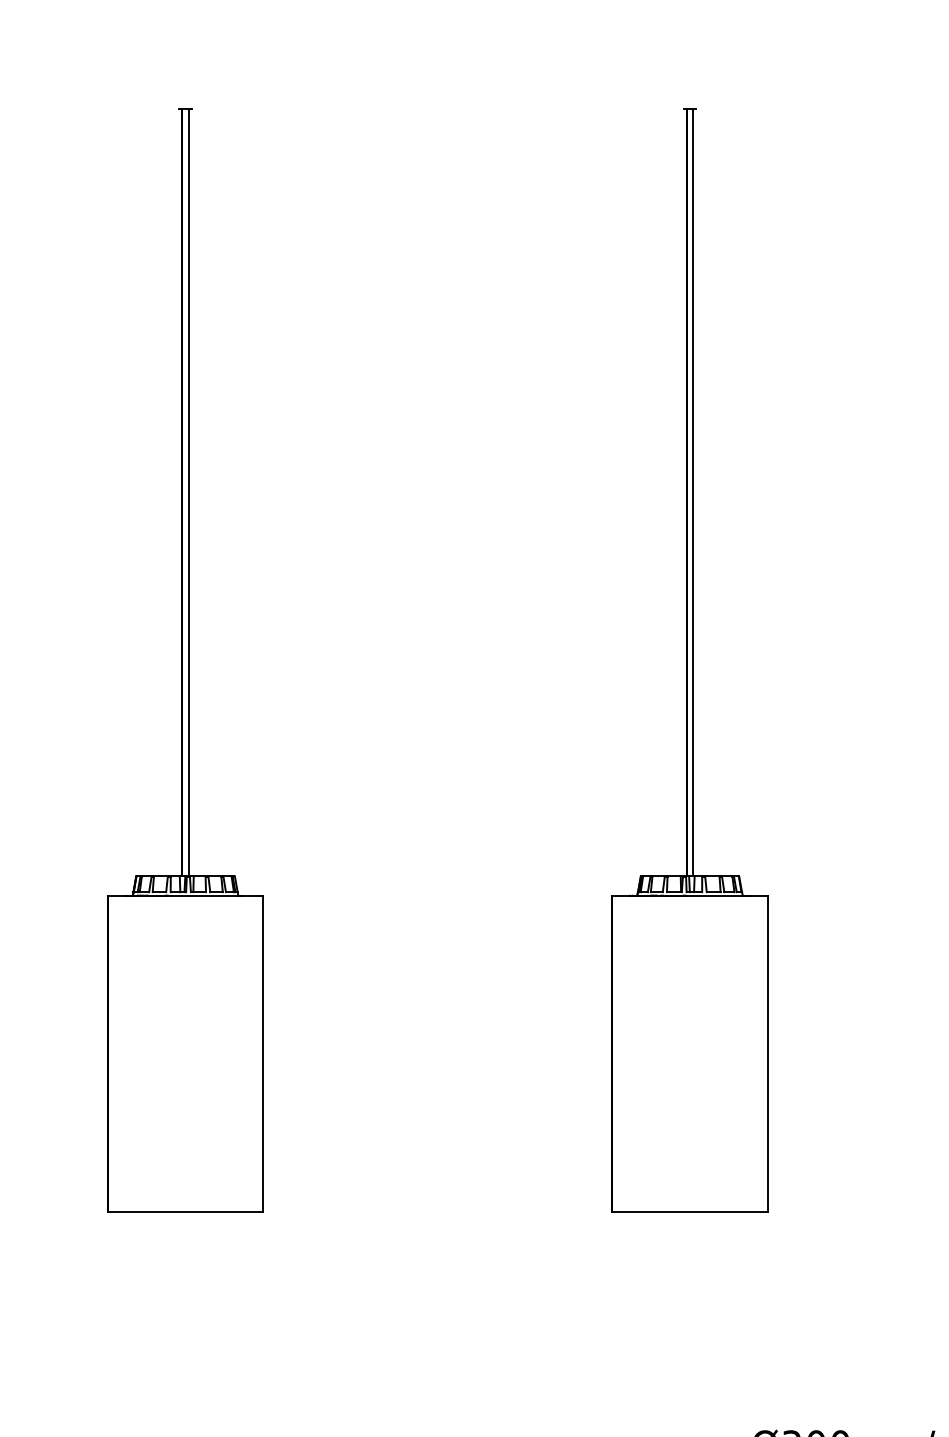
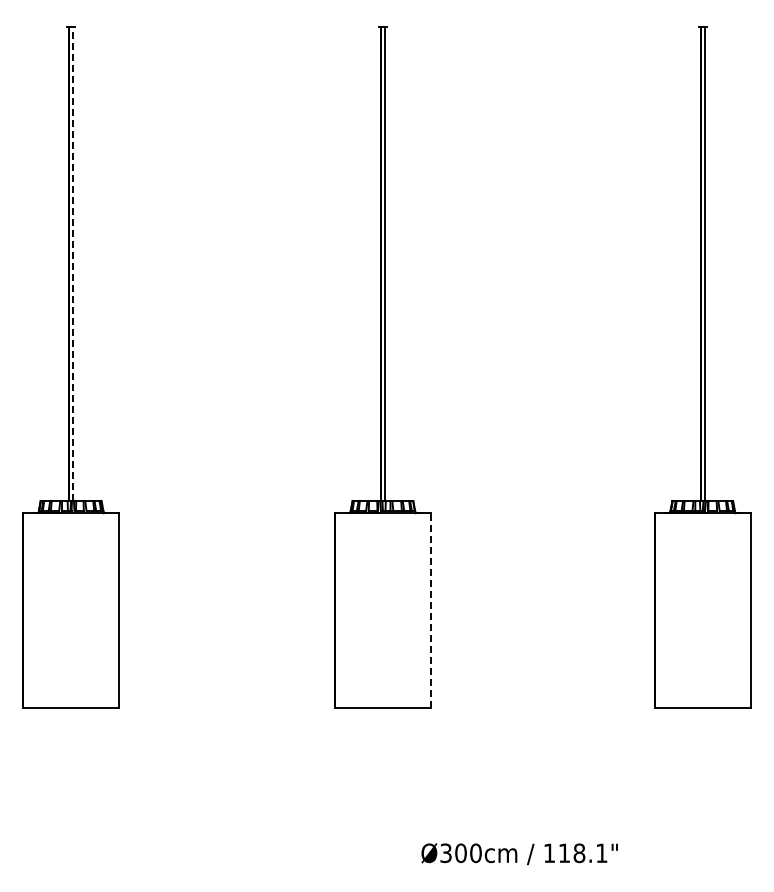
line: (189, 491) -> (73, 263), solid -> dashed
line: (768, 1053) -> (431, 610), solid -> dashed

